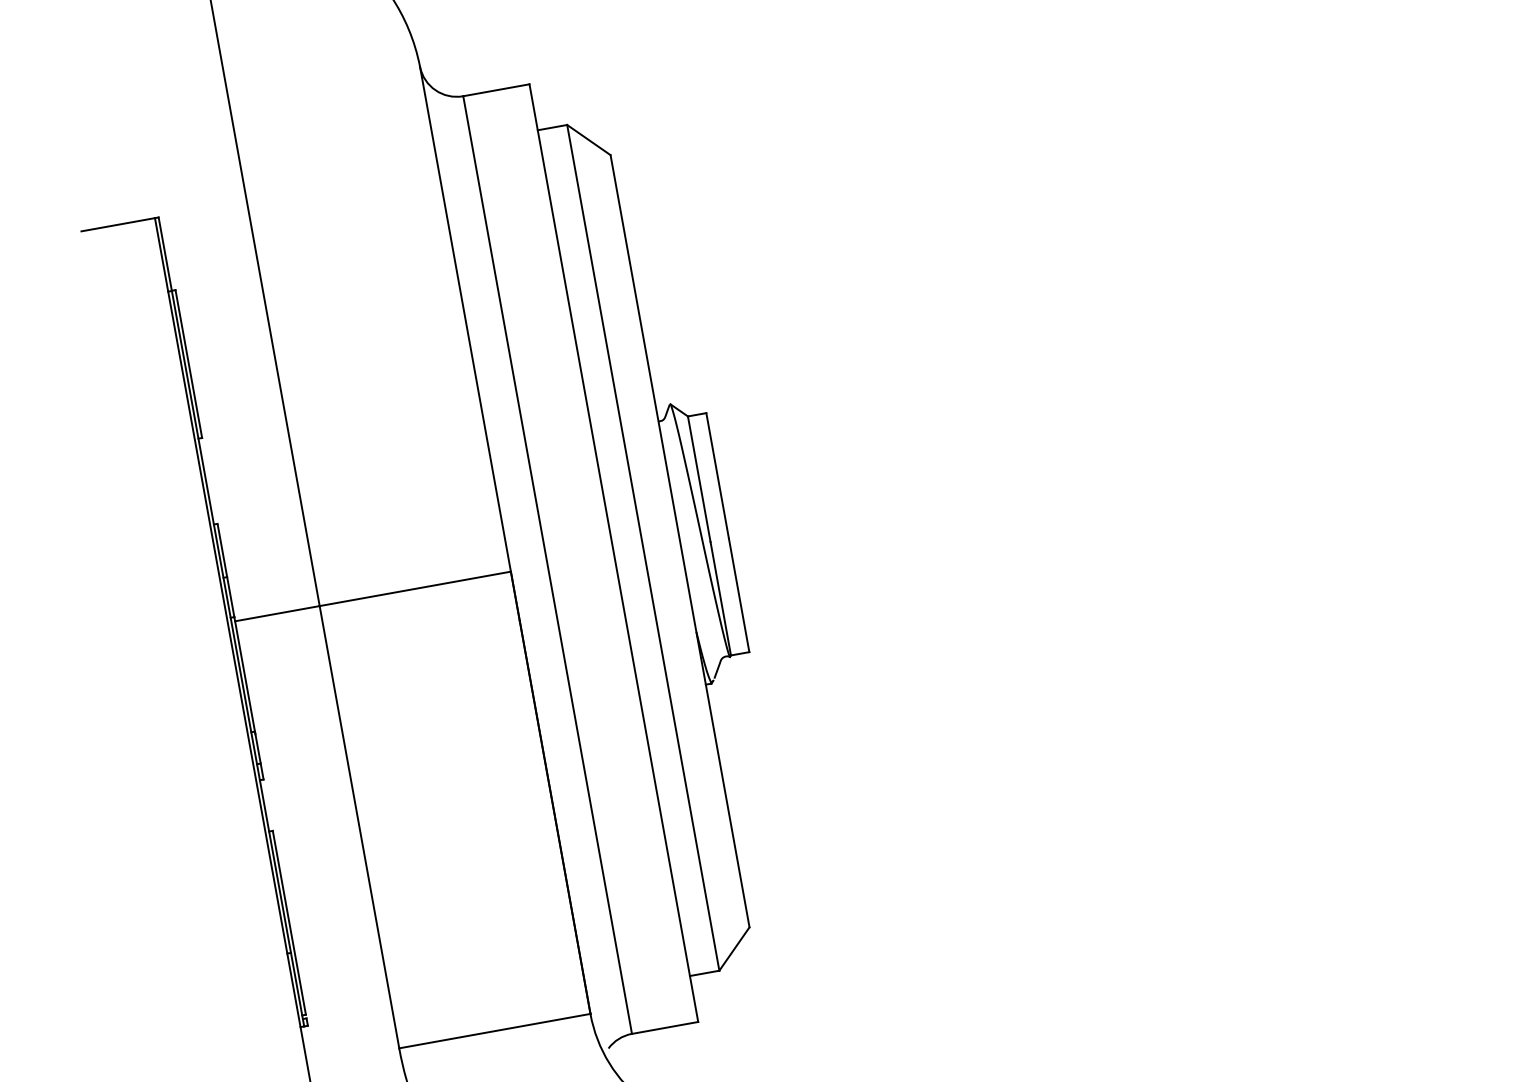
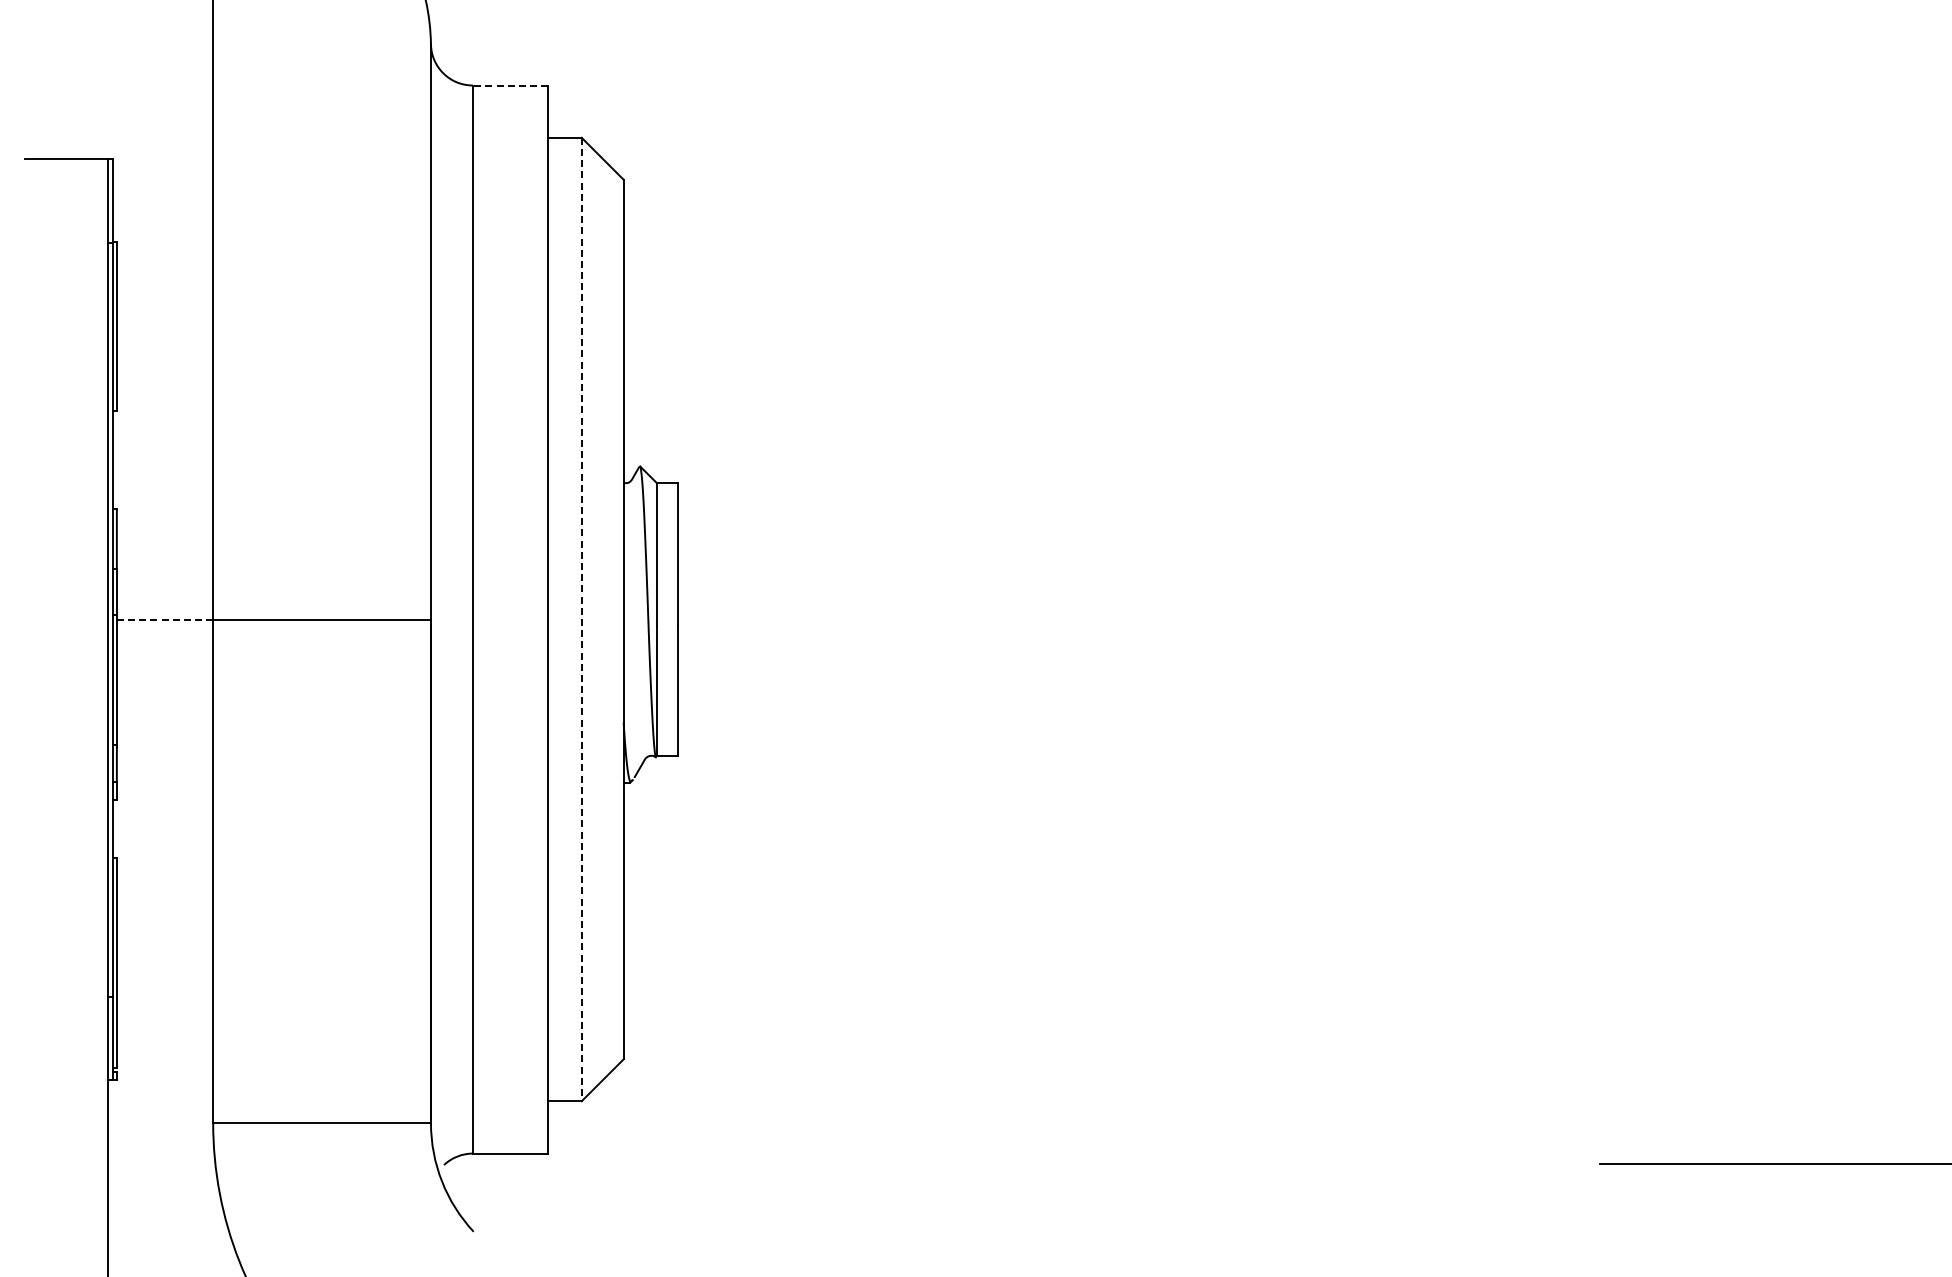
line: (496, 90) -> (510, 85), solid -> dashed
line: (643, 547) -> (581, 619), solid -> dashed
line: (277, 613) -> (165, 619), solid -> dashed

